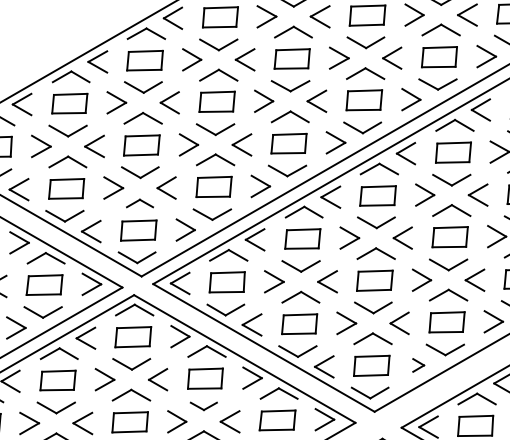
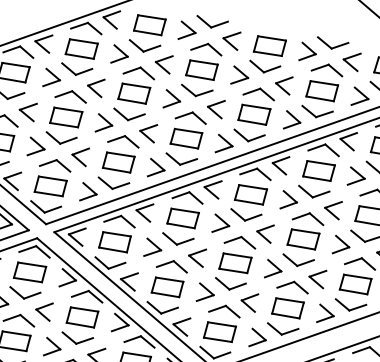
part: (139, 203) -> (55, 164), size x1.43
part: (418, 365) -> (258, 338), size x1.67
part: (203, 406) -> (76, 339), size x1.43

